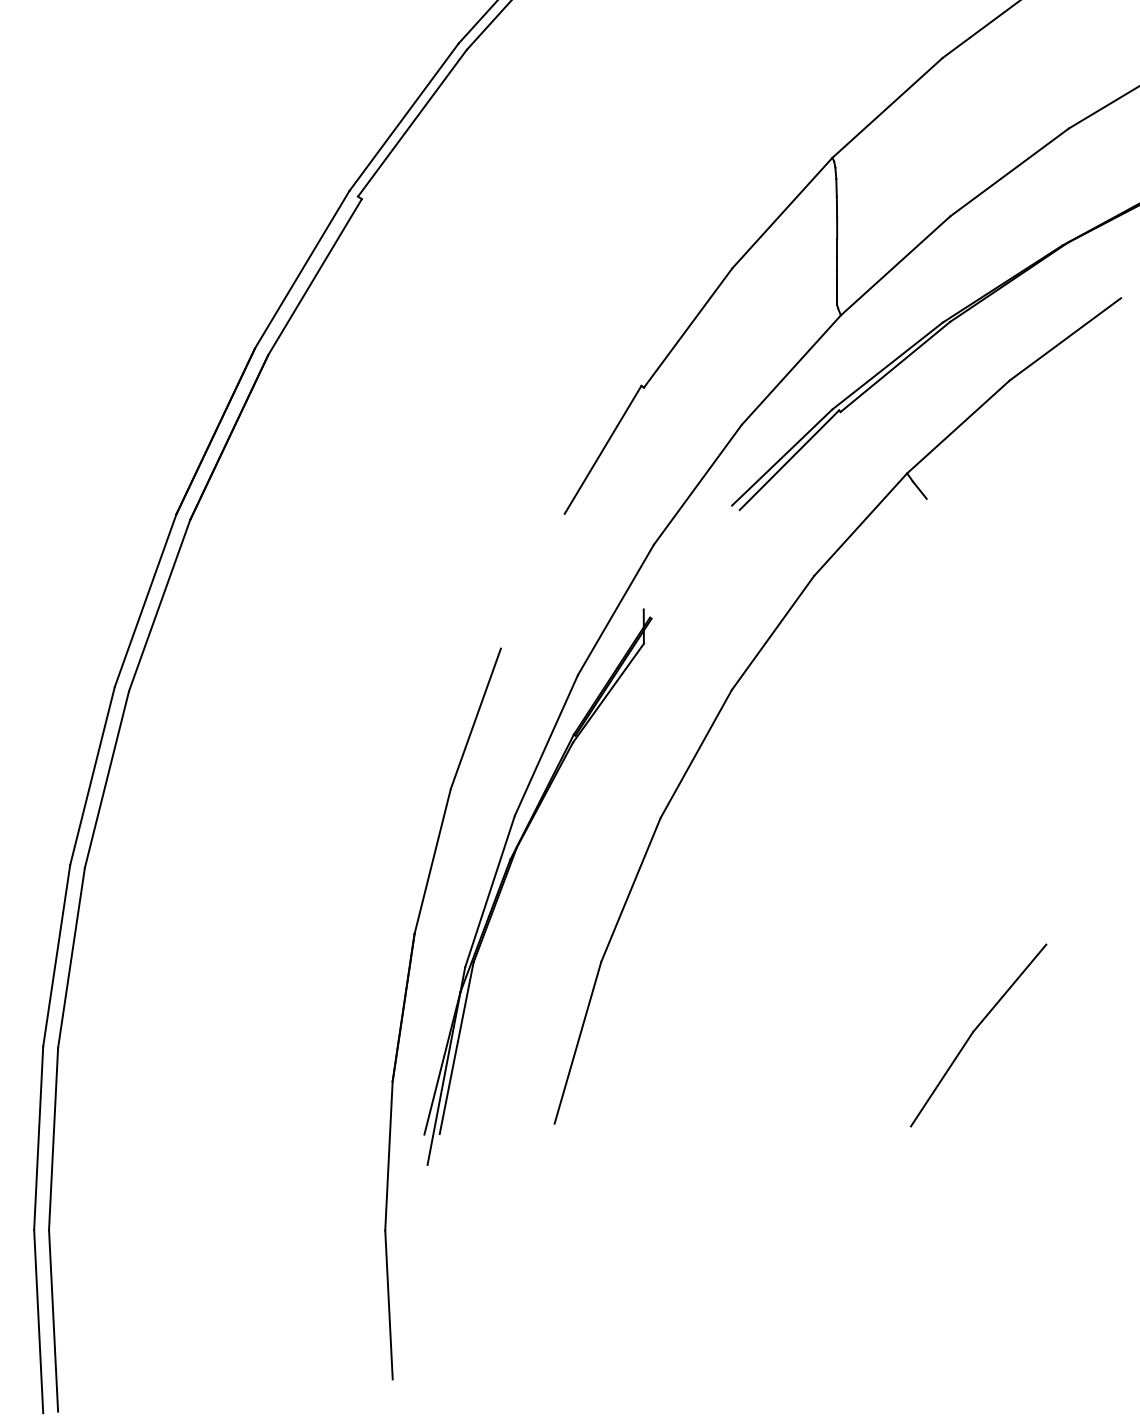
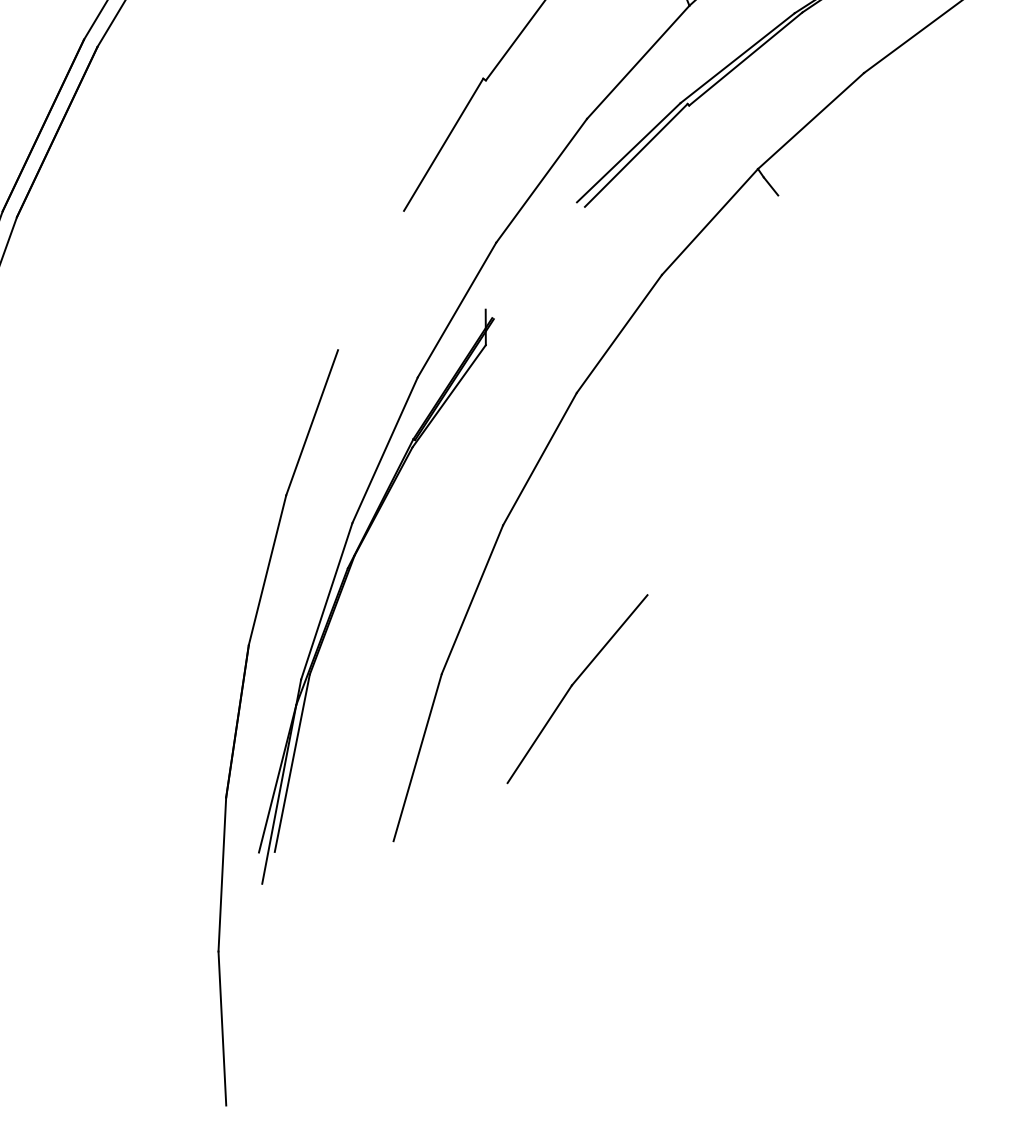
part: (978, 1035) -> (577, 689), moved

